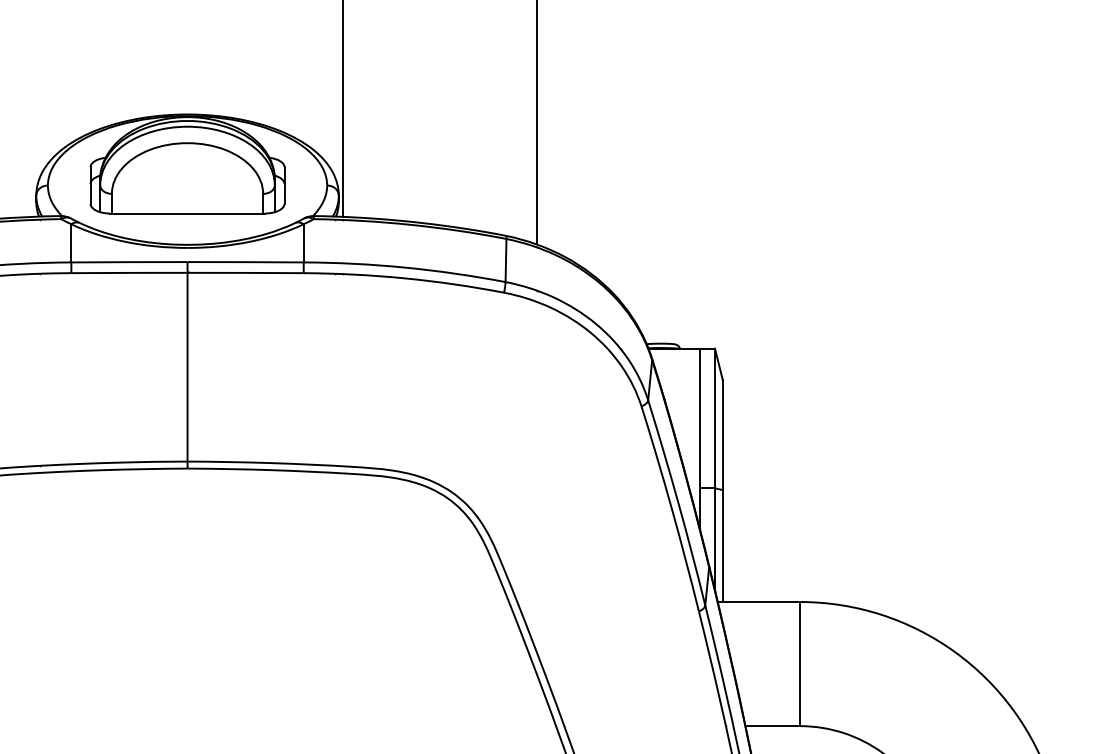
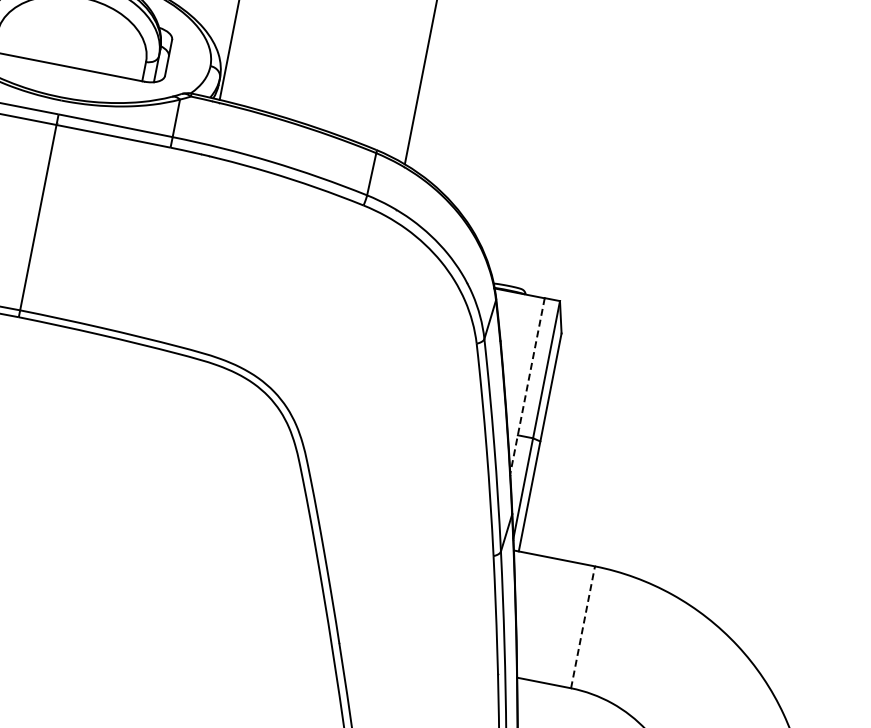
line: (699, 438) -> (527, 386), solid -> dashed
line: (800, 663) -> (583, 626), solid -> dashed

